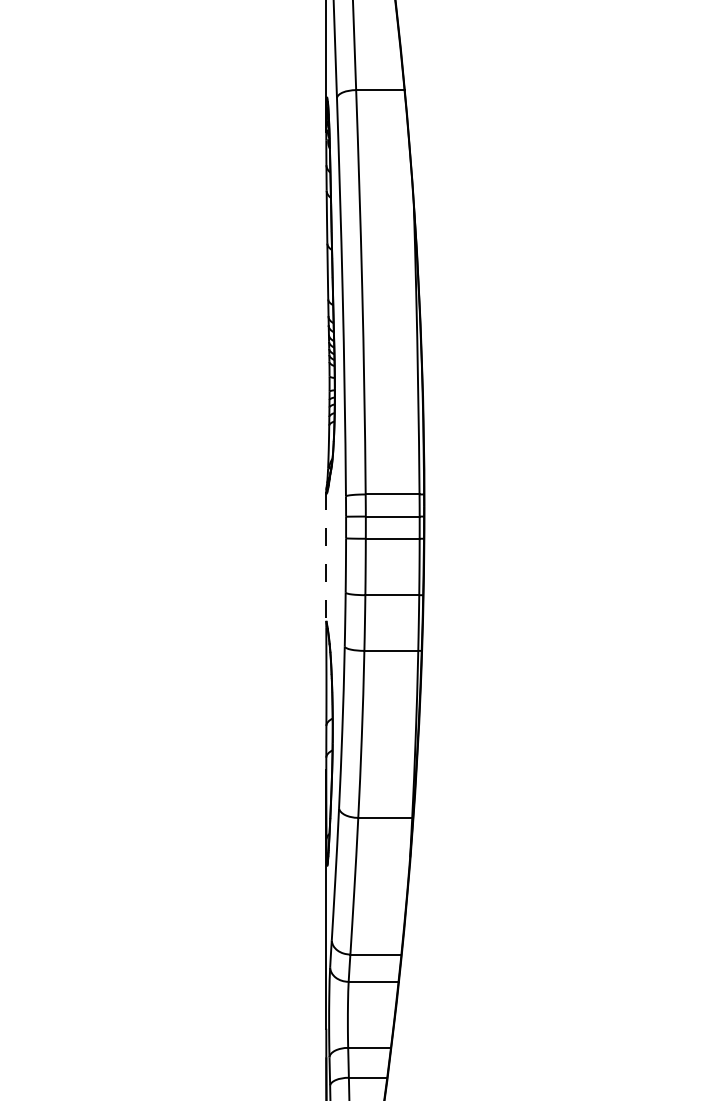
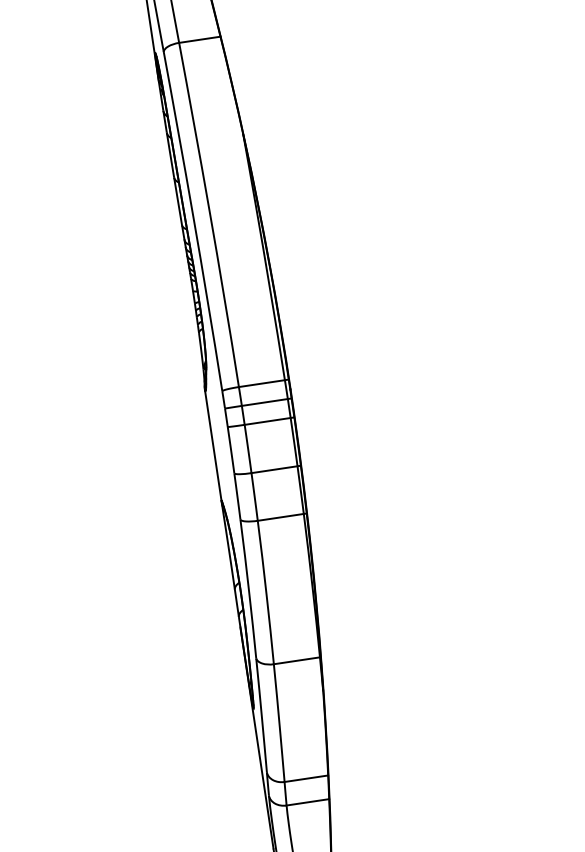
line: (326, 560) -> (213, 448), dashed -> solid

